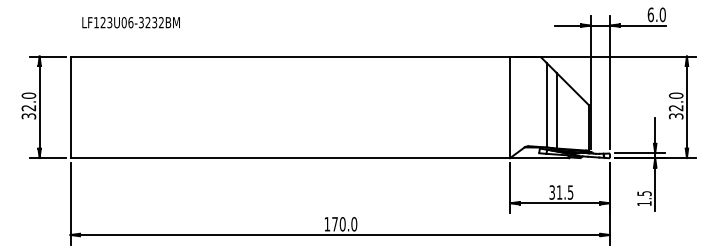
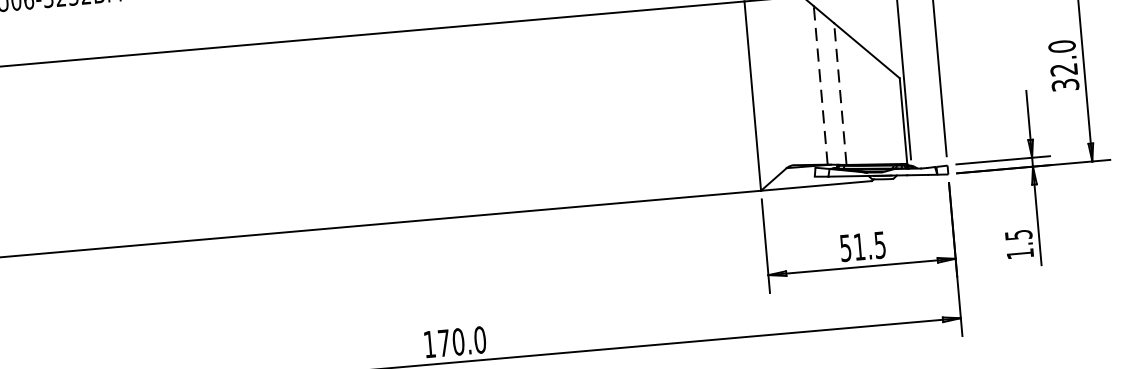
line: (546, 104) -> (820, 84), solid -> dashed
line: (556, 110) -> (840, 93), solid -> dashed
text: (551, 192) -> (844, 248), 31.5 -> 51.5

